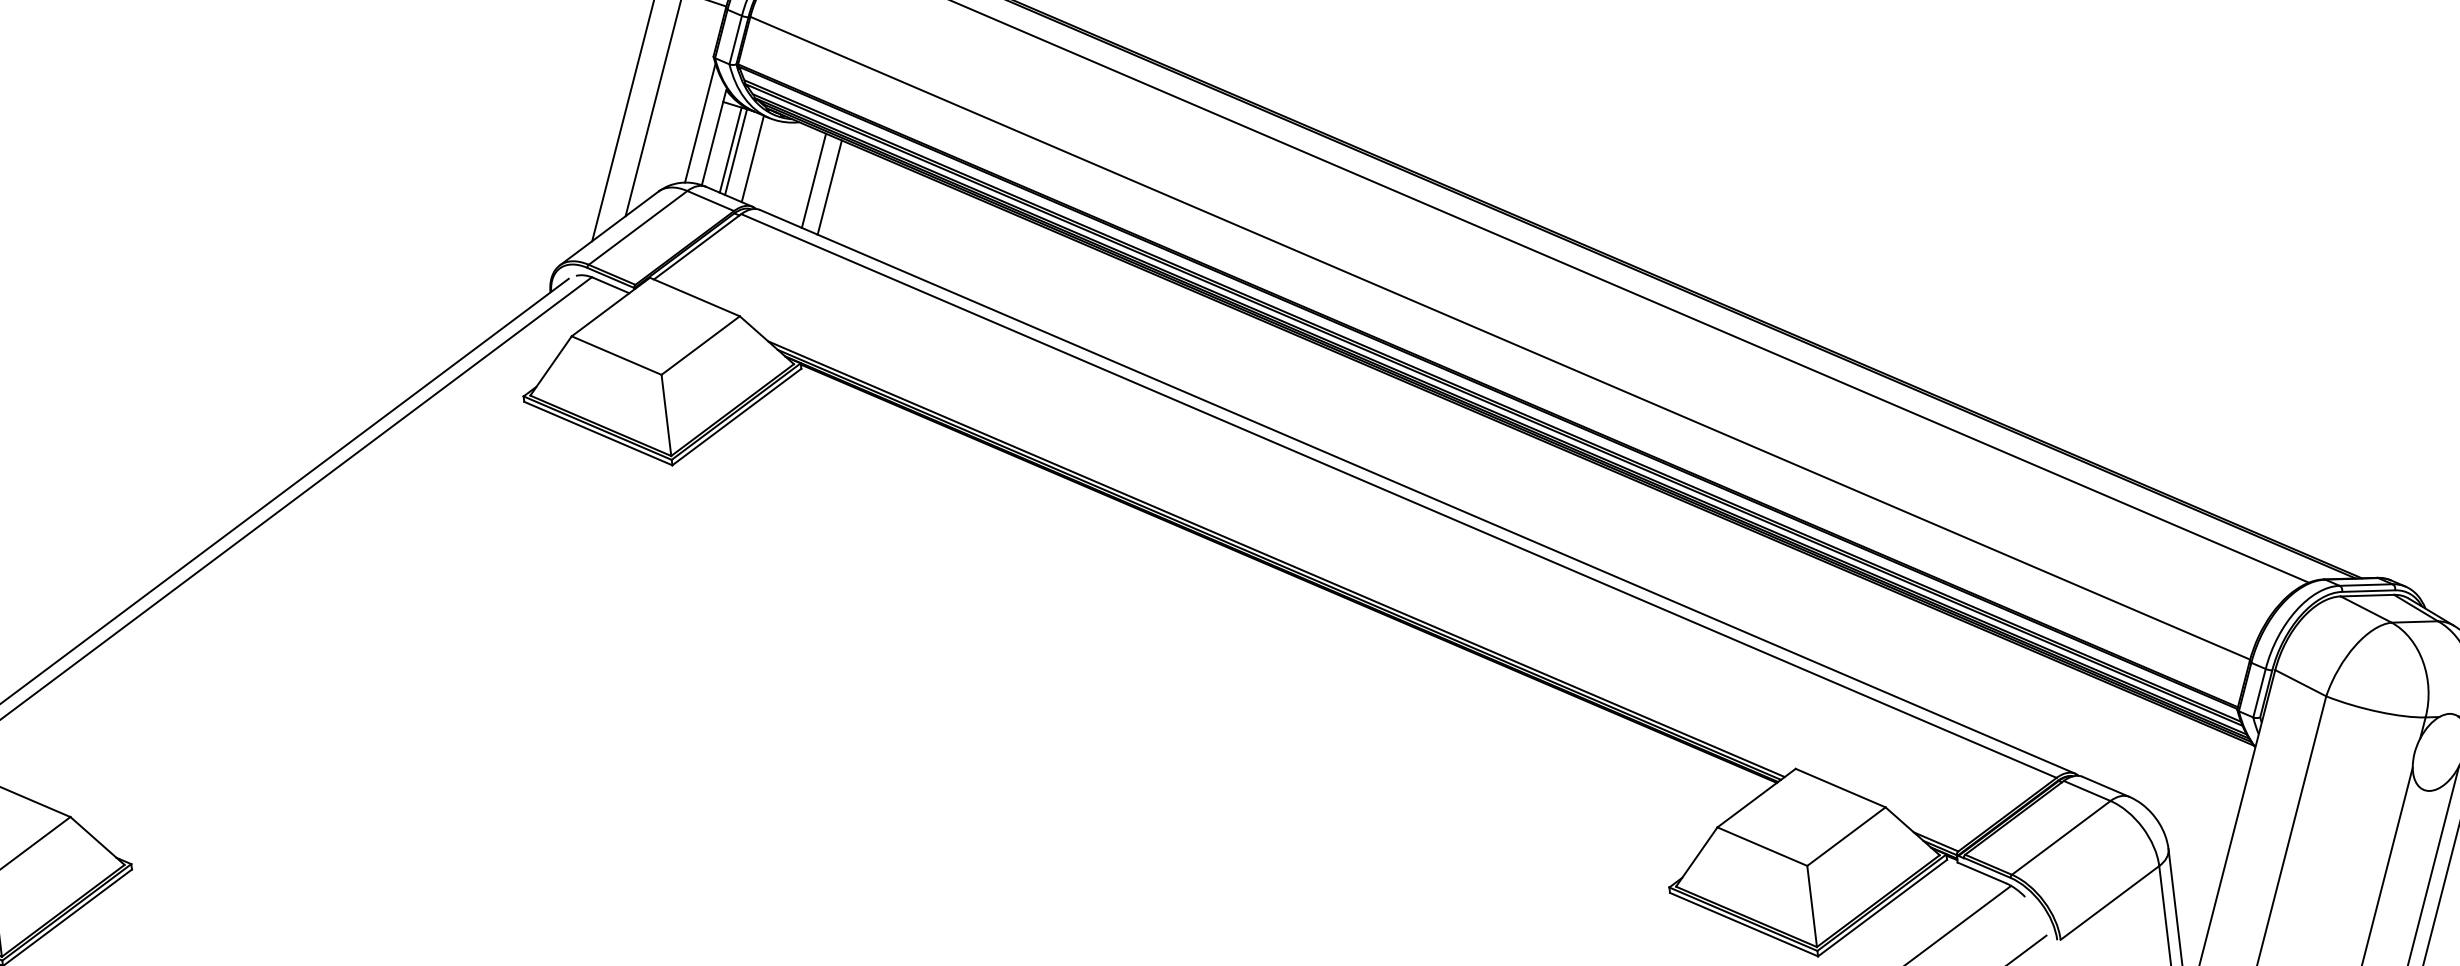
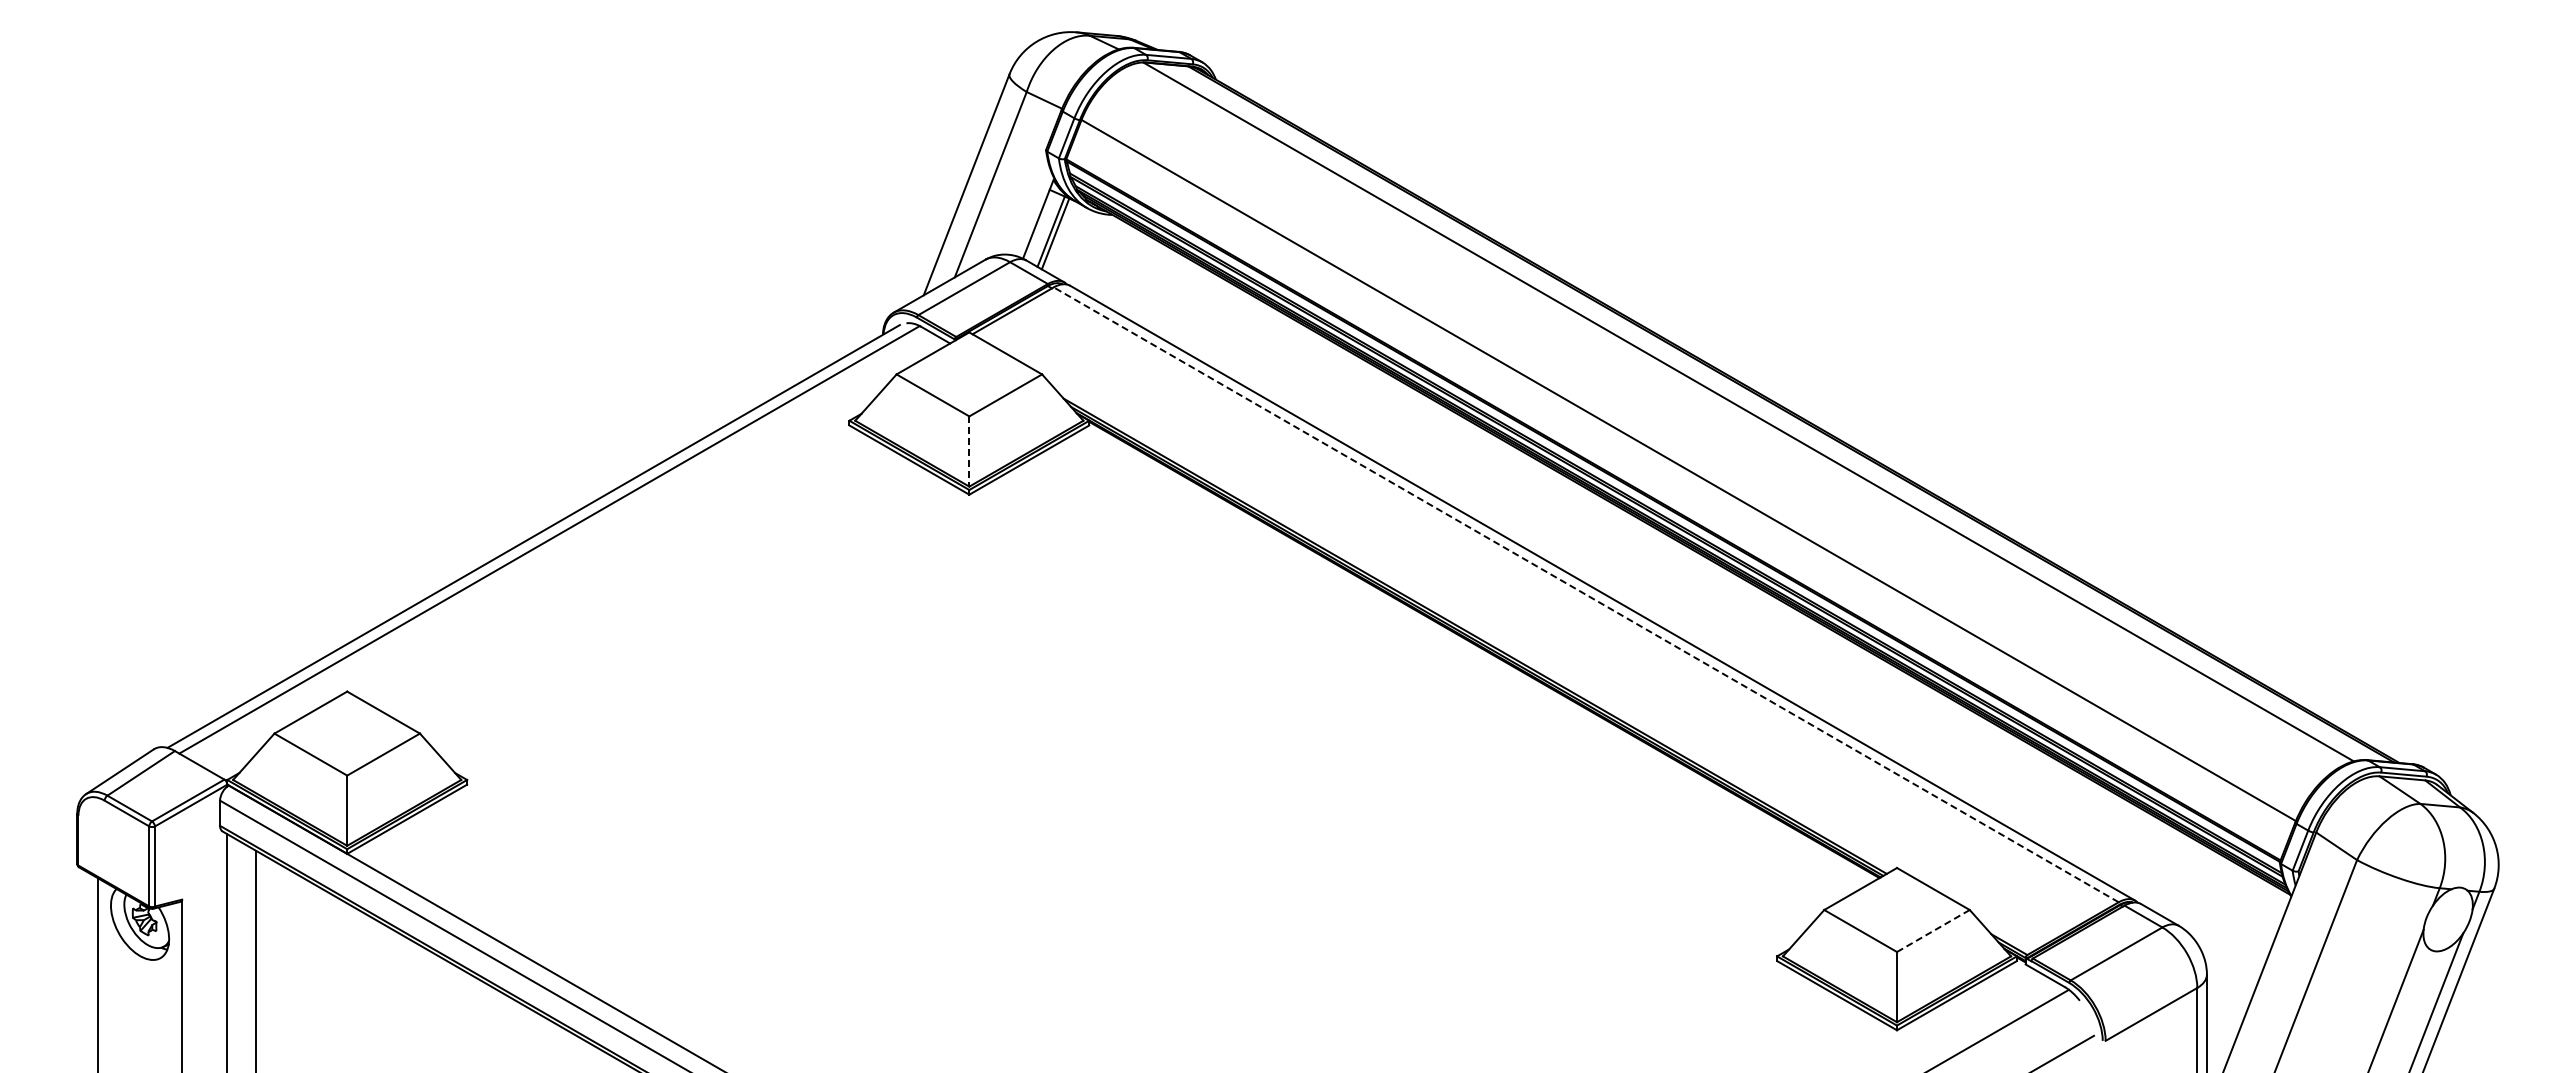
line: (699, 123) -> (1027, 205), removed
line: (753, 158) -> (1069, 241), removed
line: (814, 180) -> (1119, 266), removed
line: (829, 187) -> (1131, 273), removed
line: (666, 416) -> (969, 452), solid -> dashed
line: (1399, 495) -> (1586, 594), solid -> dashed
line: (1846, 837) -> (1933, 931), solid -> dashed

